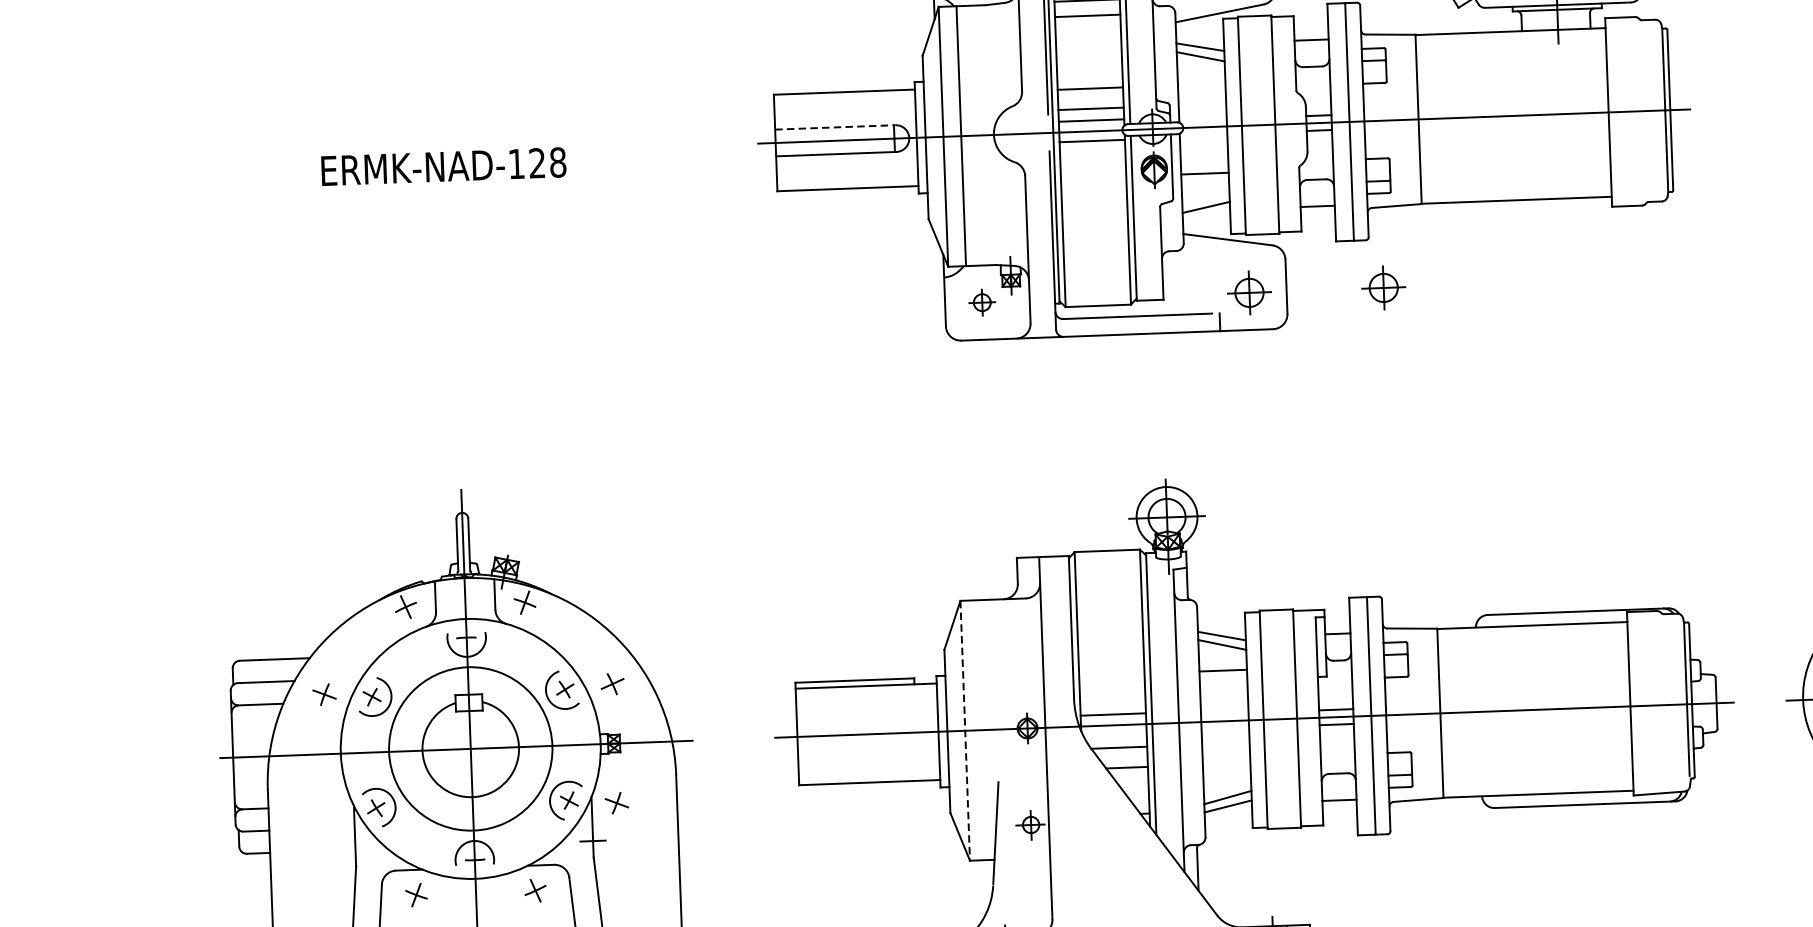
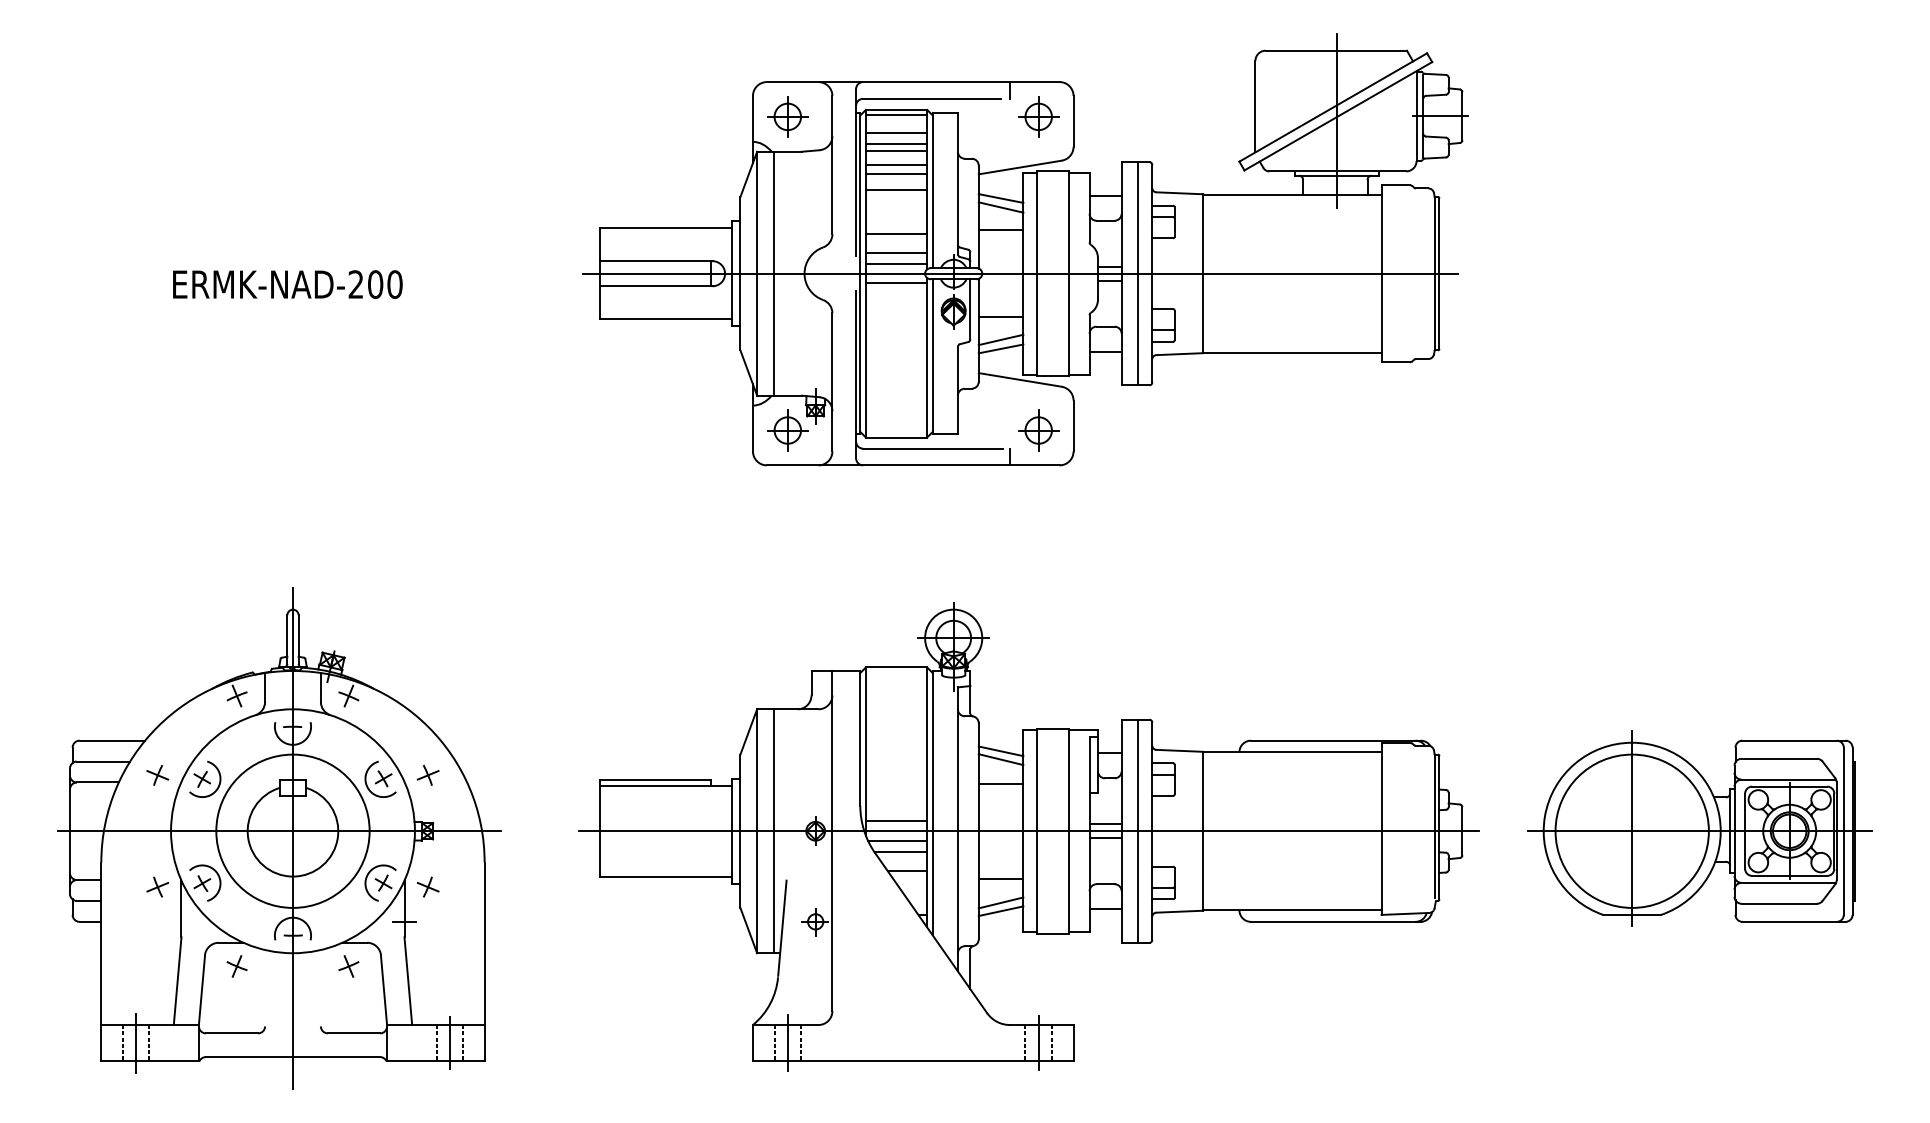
line: (1087, 24) -> (896, 173), added
line: (1088, 41) -> (896, 189), added
line: (1201, 81) -> (1000, 230), added
line: (835, 127) -> (656, 261), dashed -> solid
text: (537, 163) -> (375, 284), ERMK-NAD-128 -> ERMK-NAD-200
line: (1205, 197) -> (1000, 339), added
part: (1383, 287) -> (1164, 430), removed
part: (981, 302) -> (787, 430), size x1.67
line: (982, 730) -> (773, 831), added
line: (965, 731) -> (757, 831), dashed -> solid
line: (1115, 736) -> (897, 841), added
line: (1226, 771) -> (1000, 878), added
part: (328, 813) -> (157, 886), added

